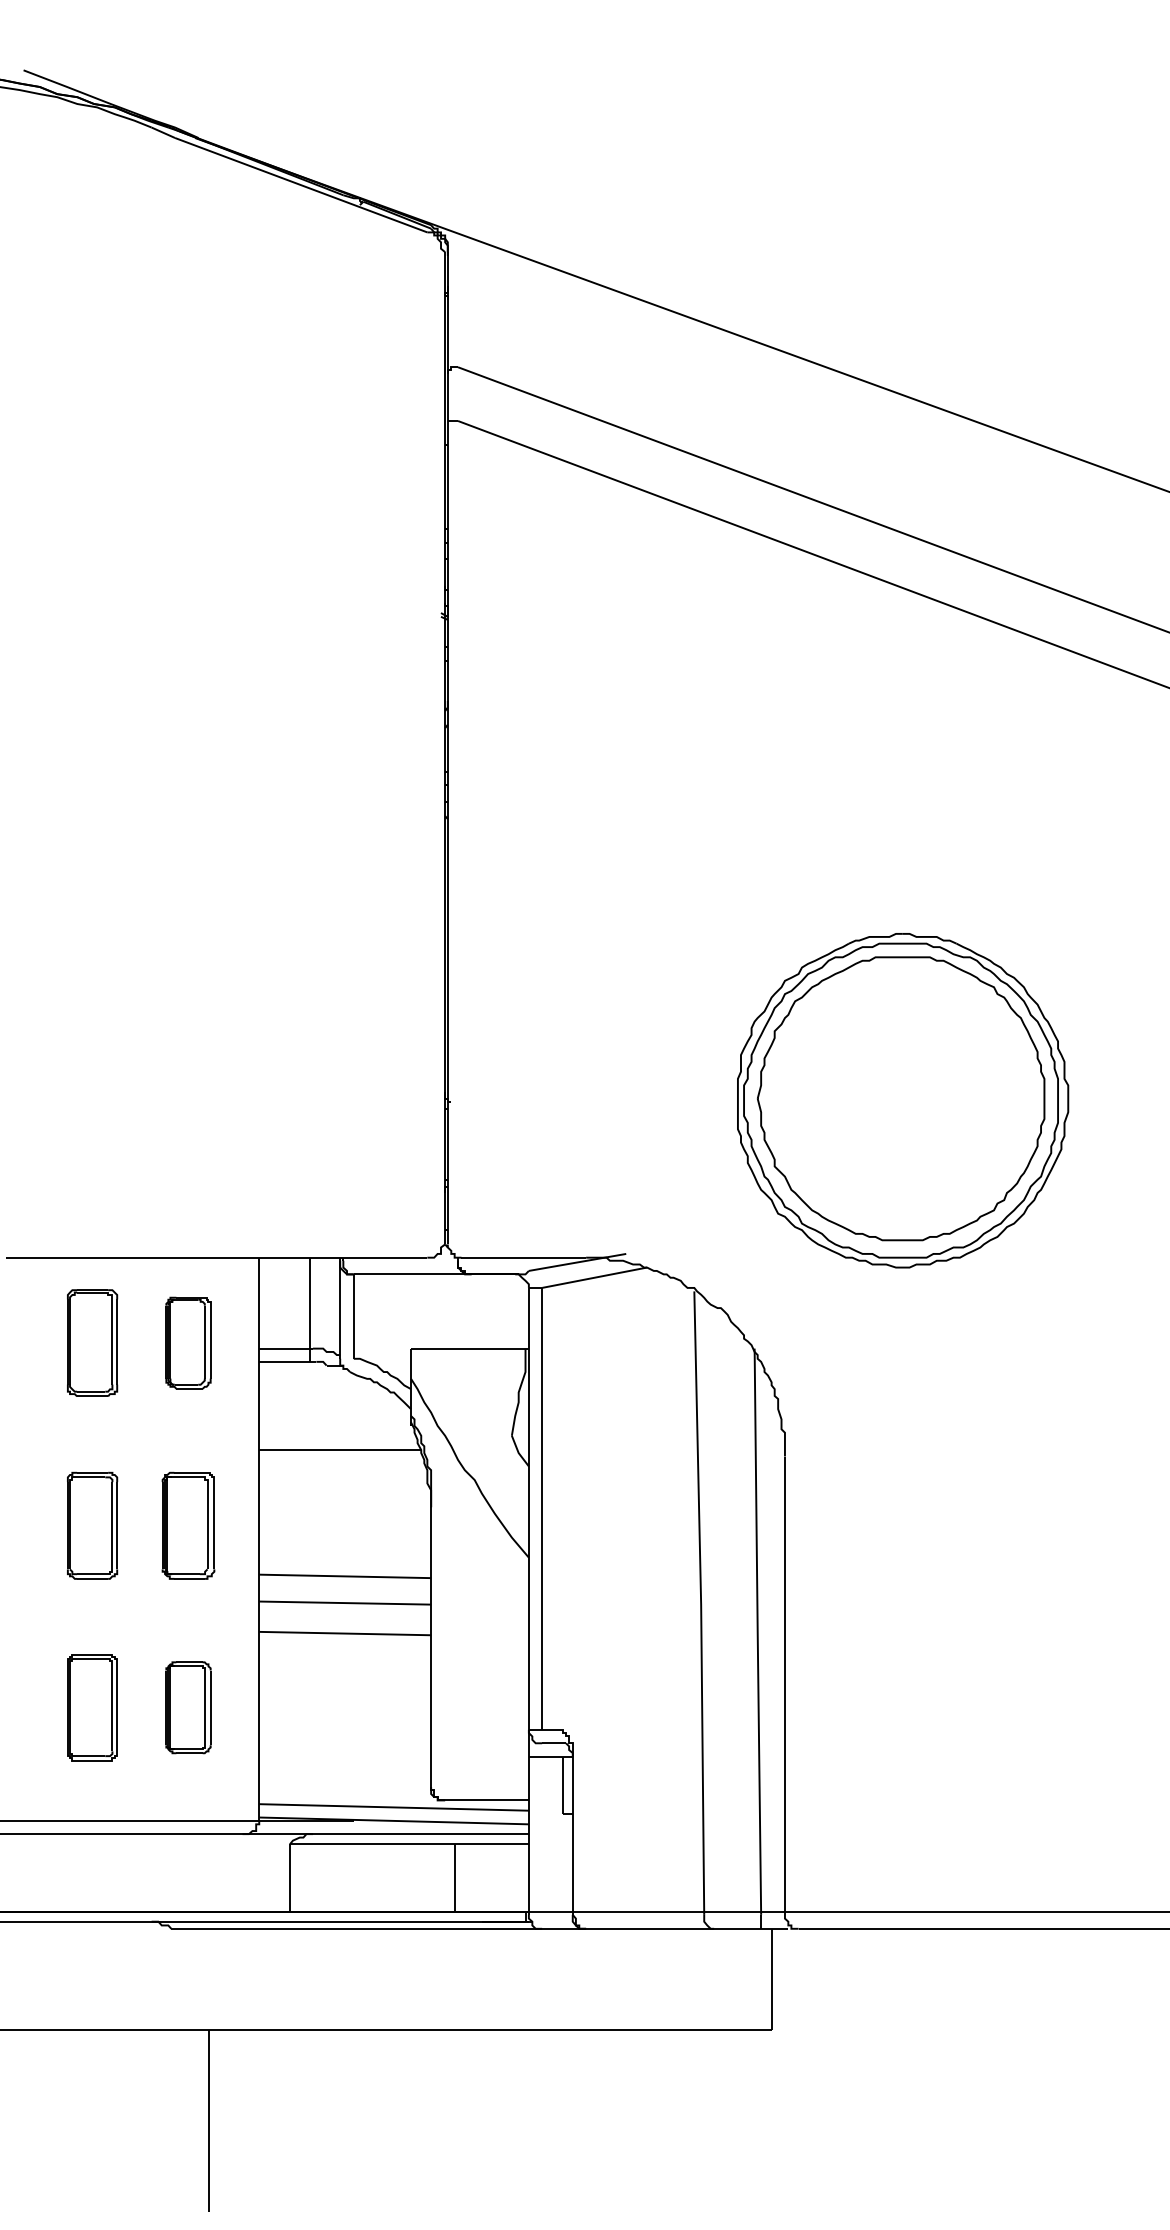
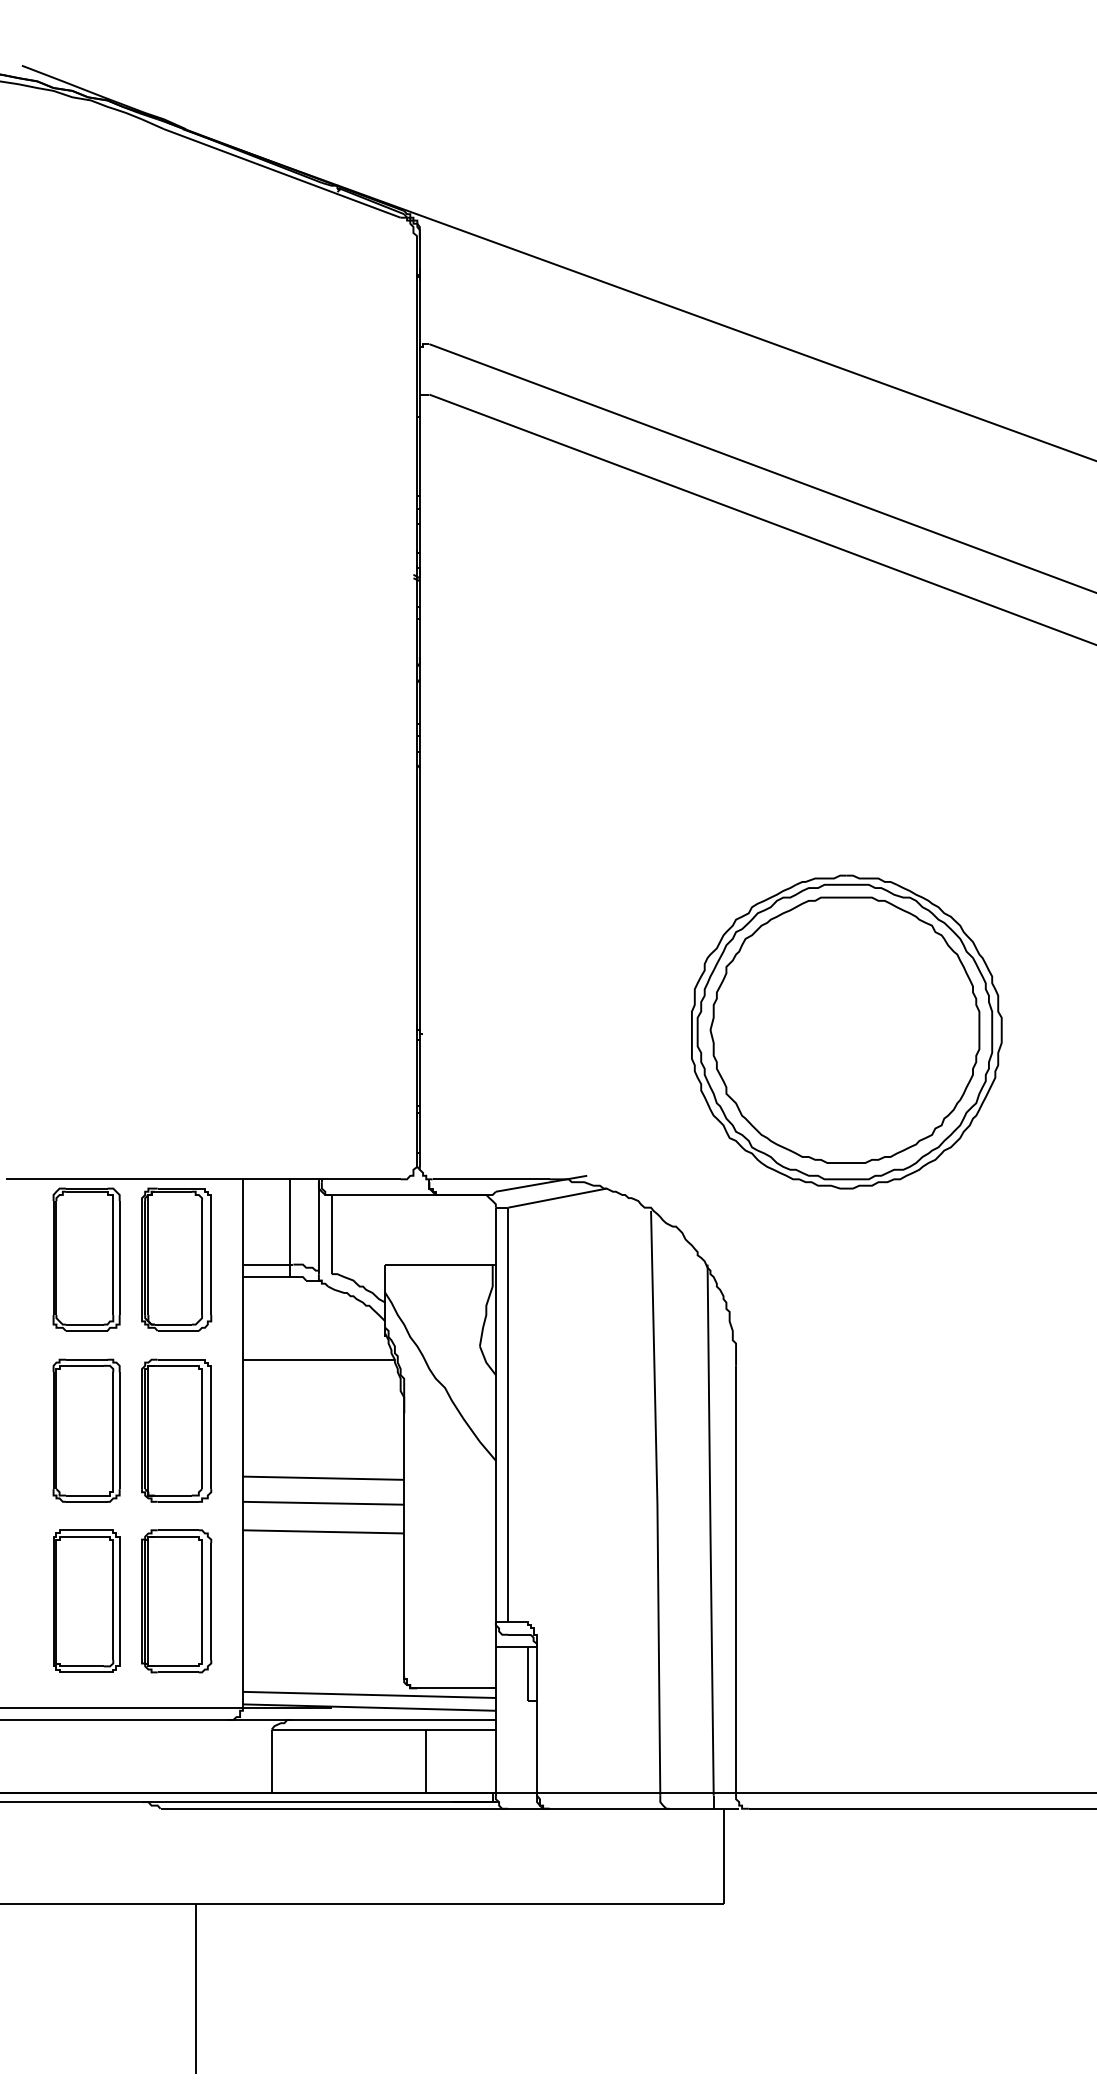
part: (92, 1342) -> (86, 1258), size x1.43
part: (188, 1342) -> (176, 1258), size x1.67
part: (92, 1525) -> (86, 1430), size x1.43
part: (188, 1525) -> (176, 1430), size x1.43
part: (92, 1707) -> (86, 1601), size x1.43
part: (188, 1707) -> (176, 1601), size x1.67

